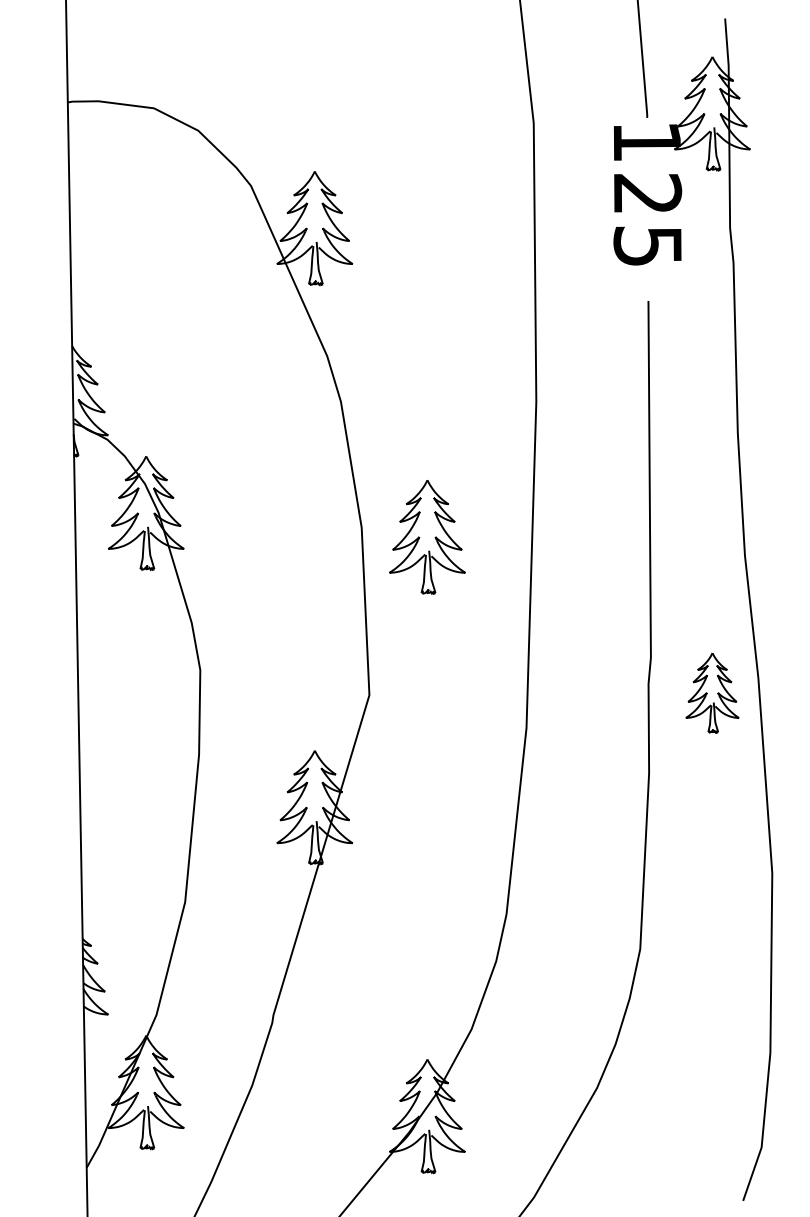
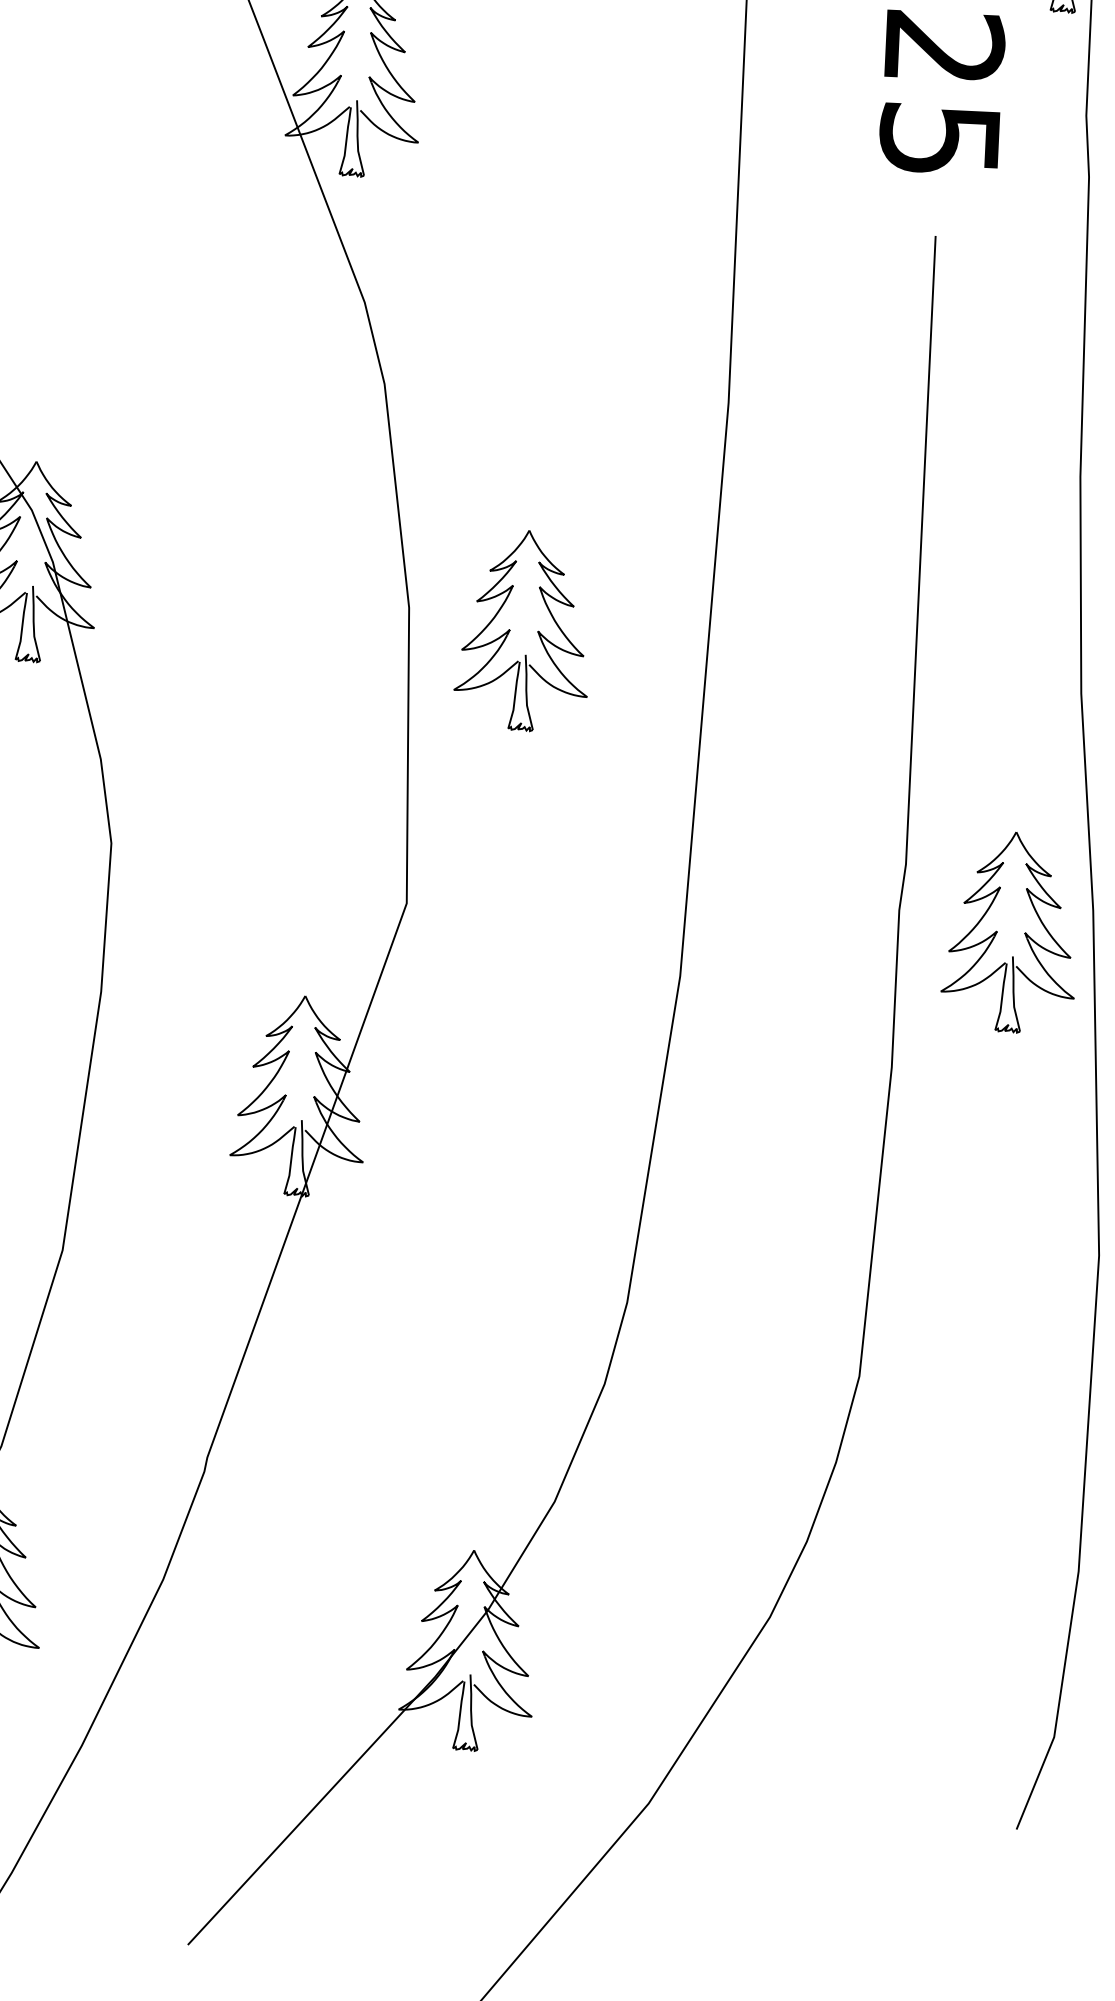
part: (712, 692) -> (1011, 931), size x1.43

